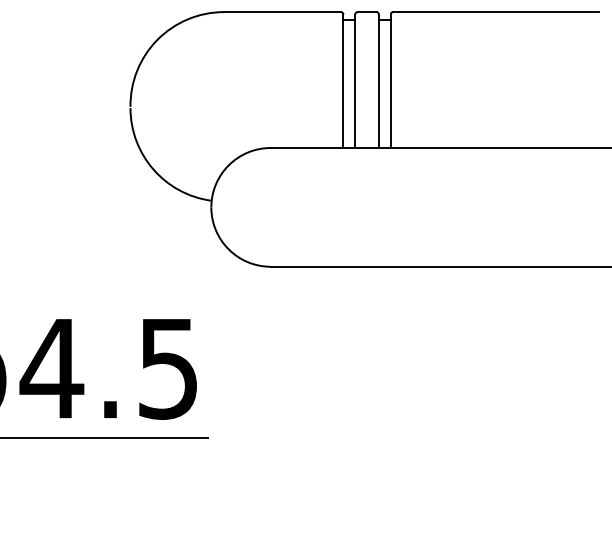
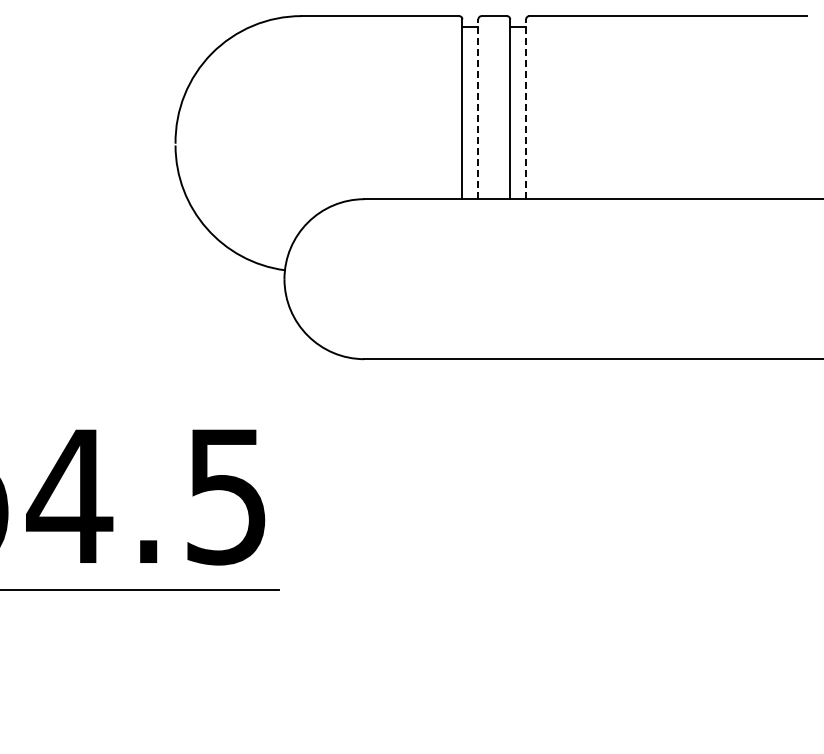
line: (355, 81) -> (478, 109), solid -> dashed
line: (390, 81) -> (526, 109), solid -> dashed

